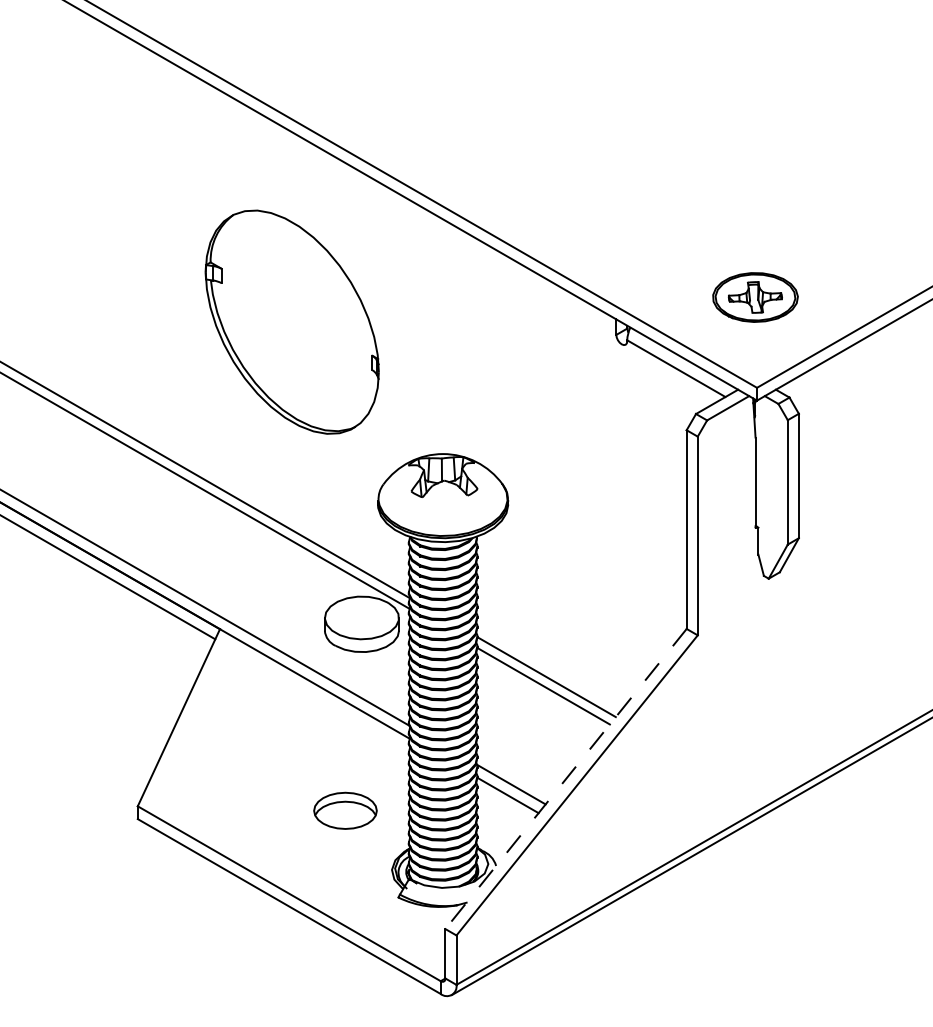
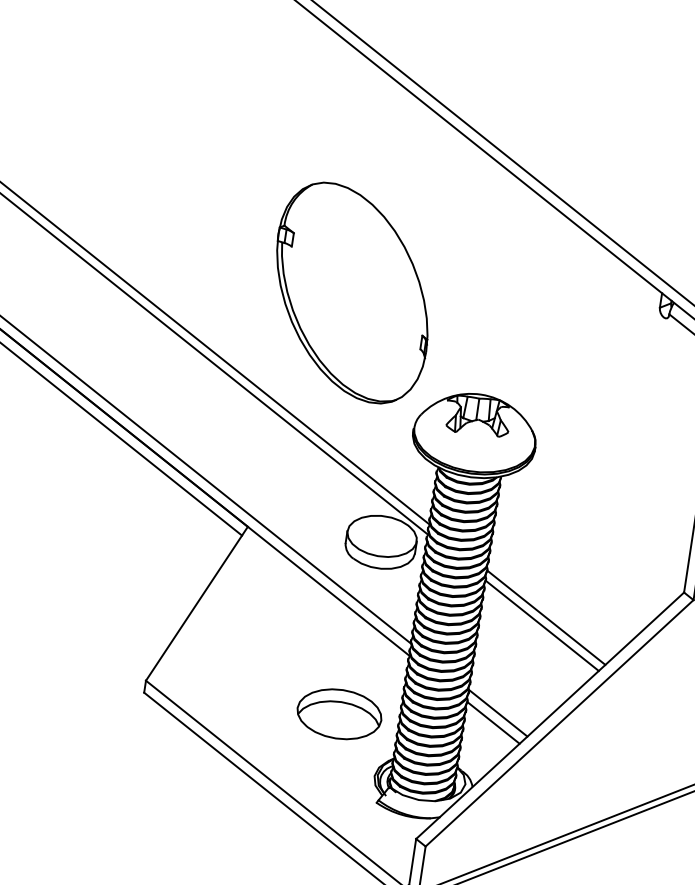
part: (291, 321) -> (351, 292), moved
line: (566, 779) -> (550, 716), dashed -> solid
part: (345, 810) -> (339, 713), size x1.43

